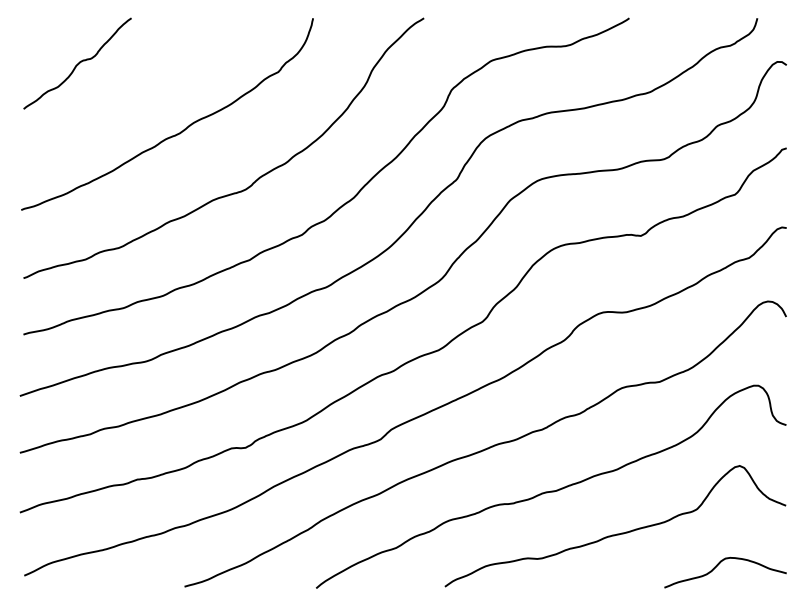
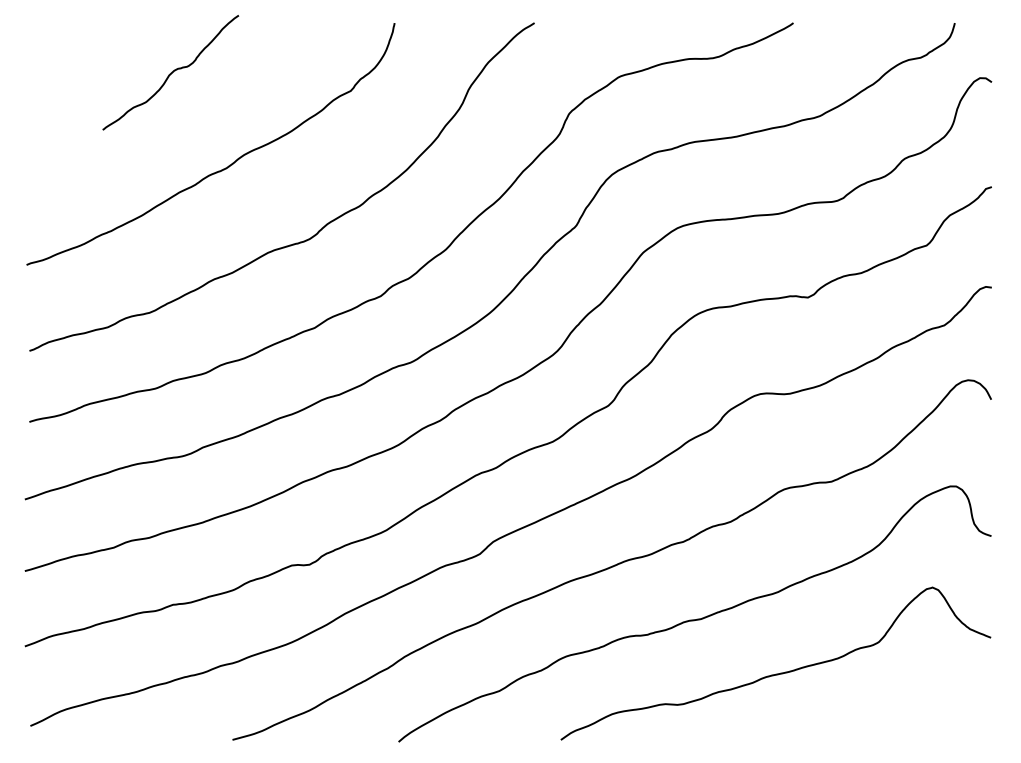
curve: (77, 63) -> (170, 72), moved
curve: (718, 565) -> (905, 713), removed

